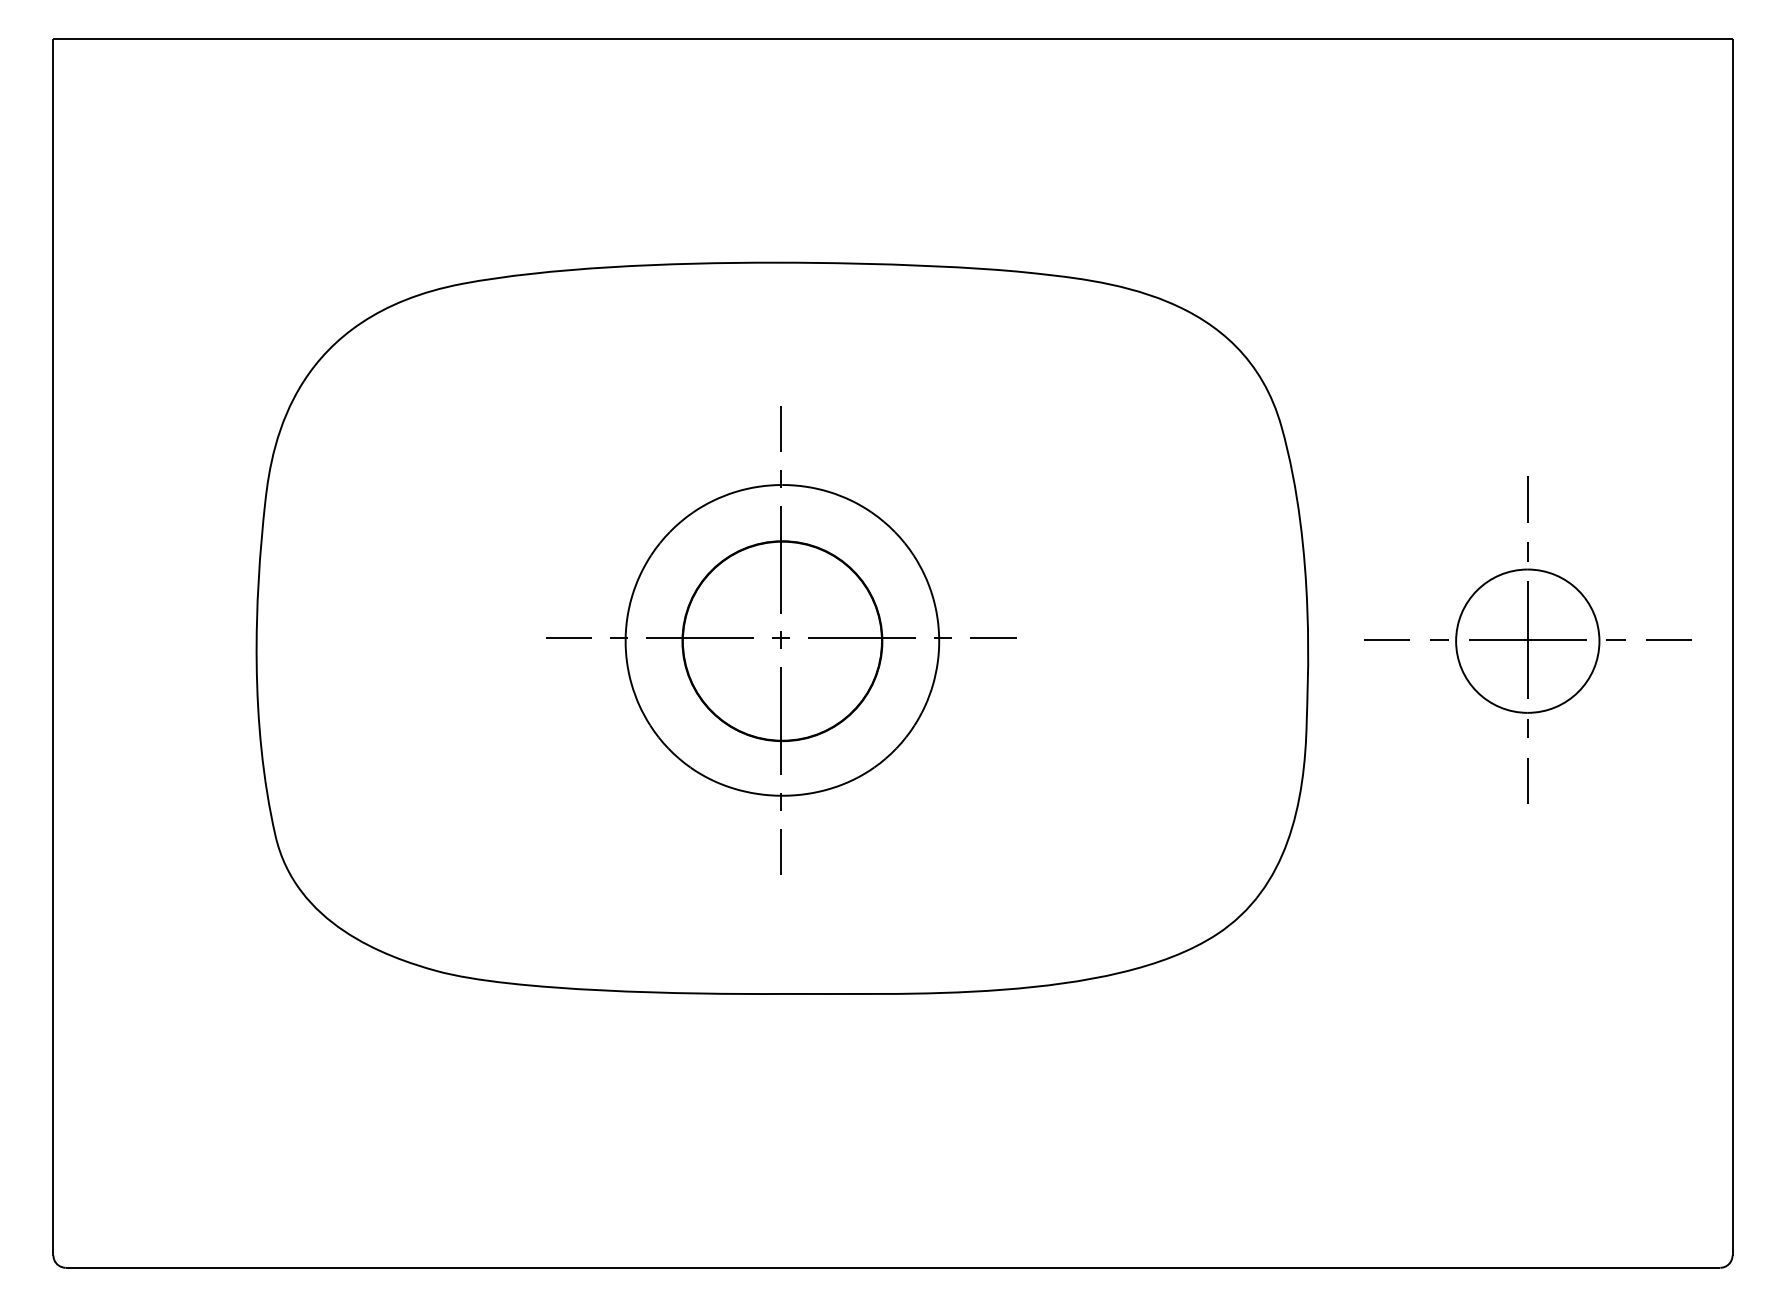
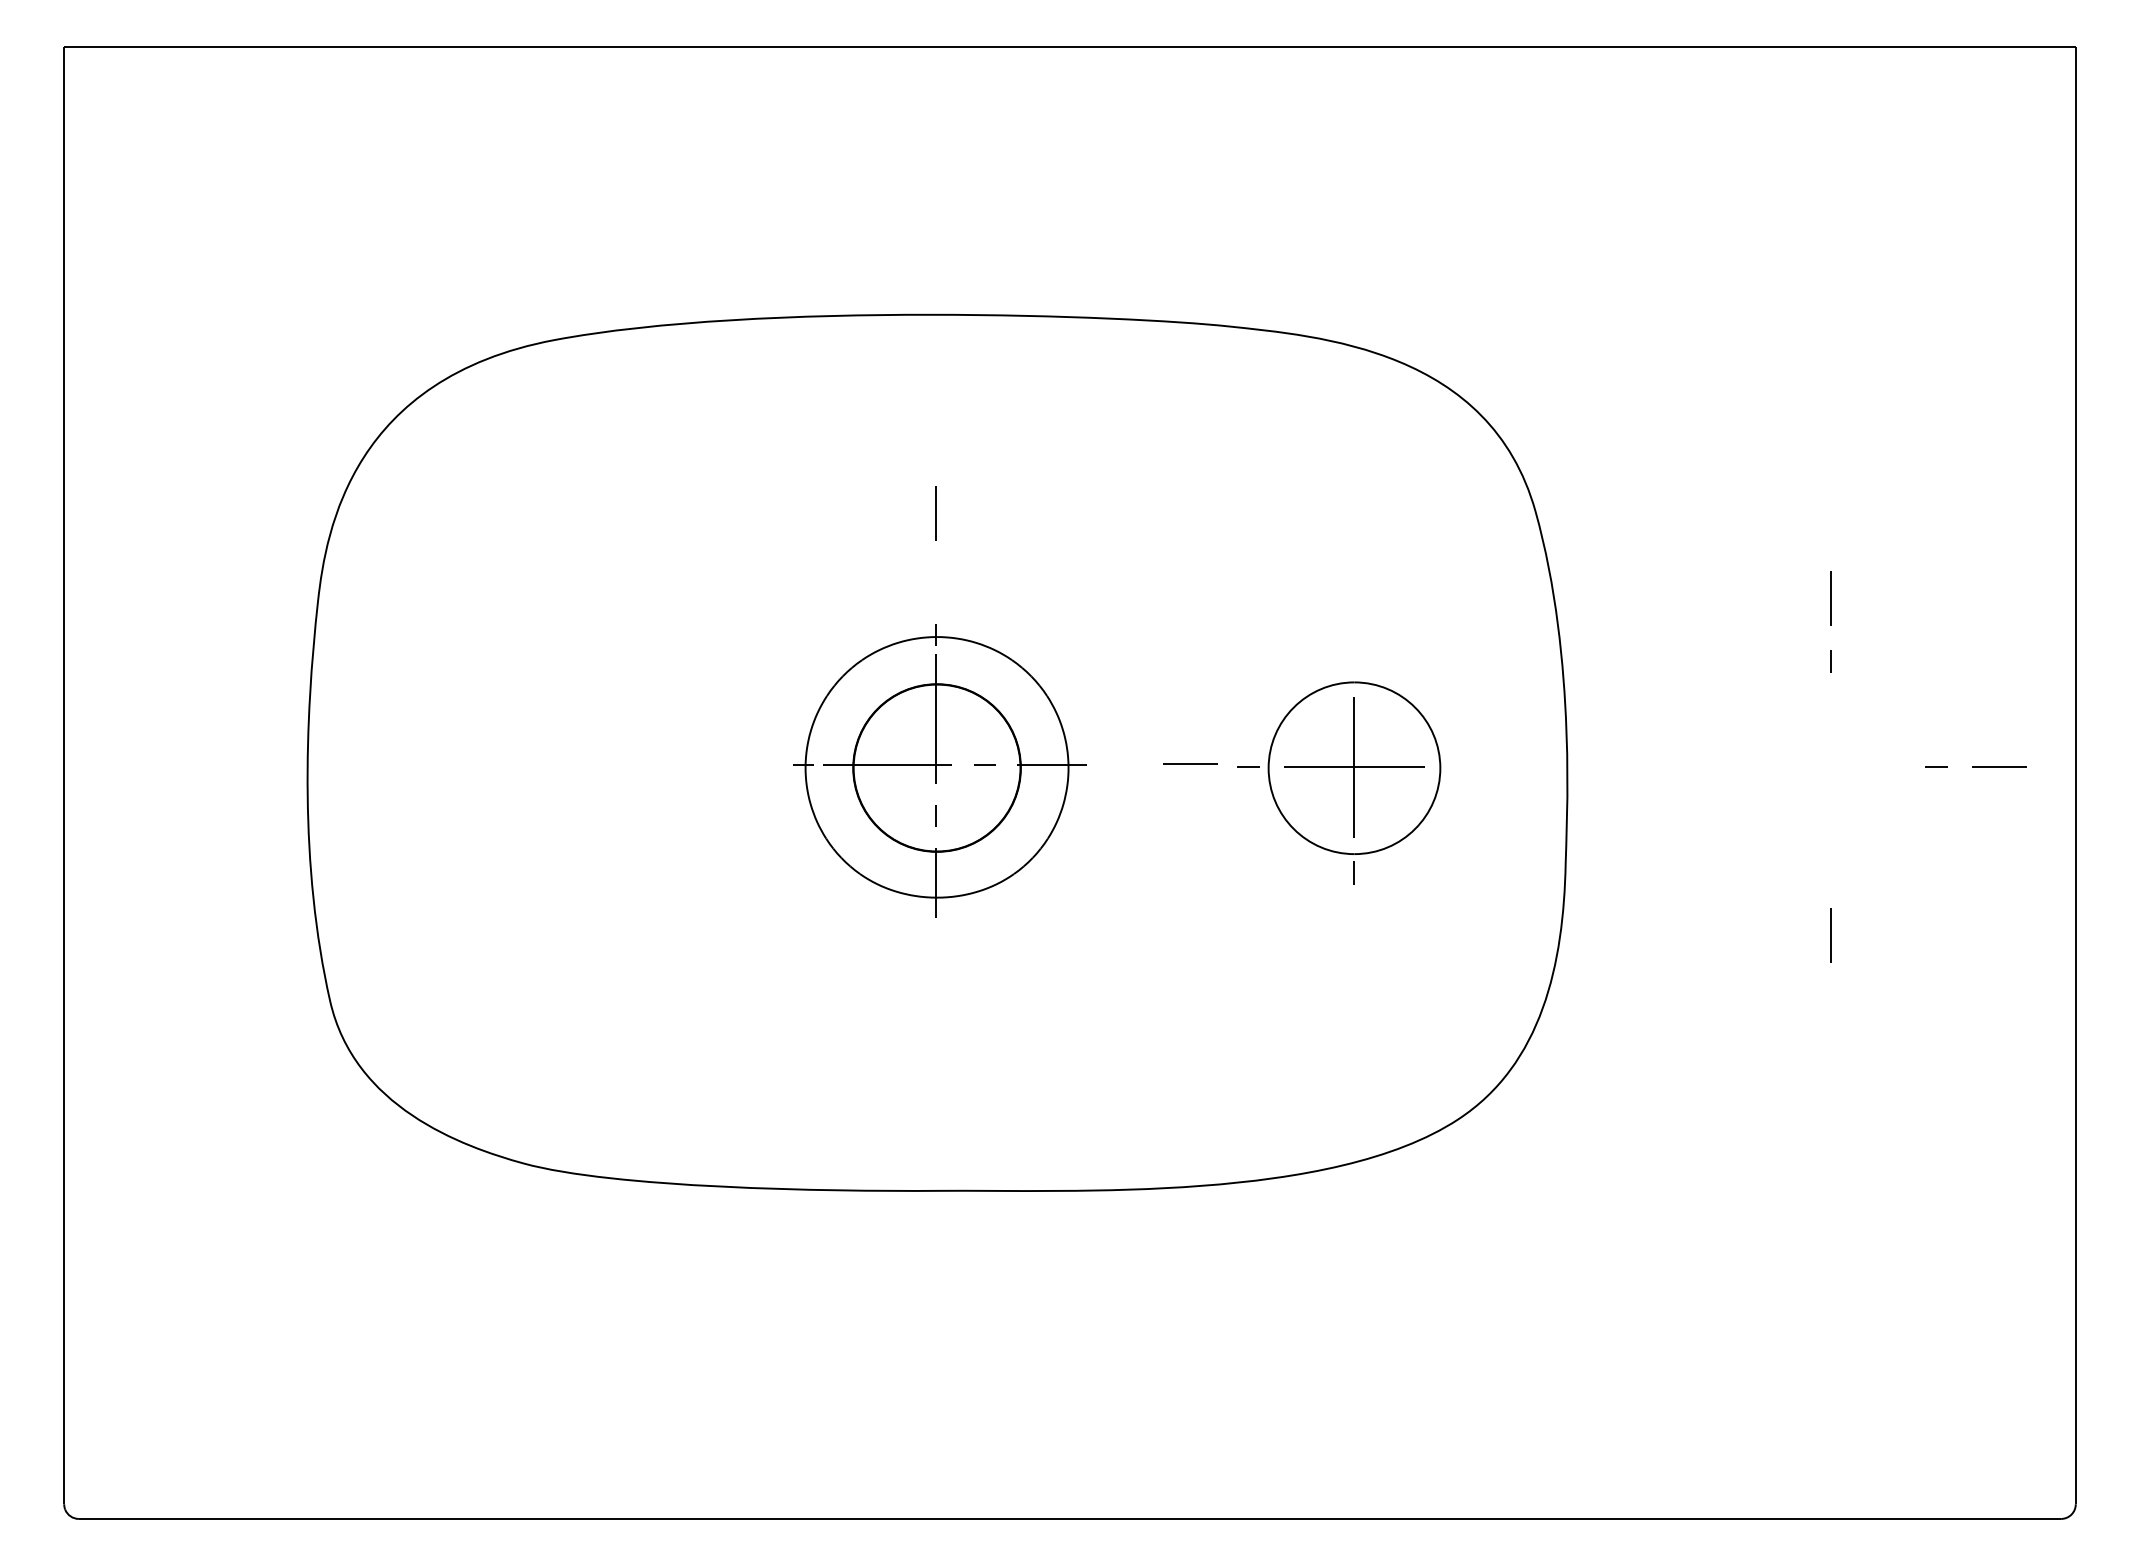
line: (569, 637) -> (682, 763), removed
line: (1386, 639) -> (1661, 766), removed
part: (780, 640) -> (935, 767), size x0.7
part: (1515, 653) -> (1339, 782), moved
line: (780, 851) -> (935, 1020), removed

